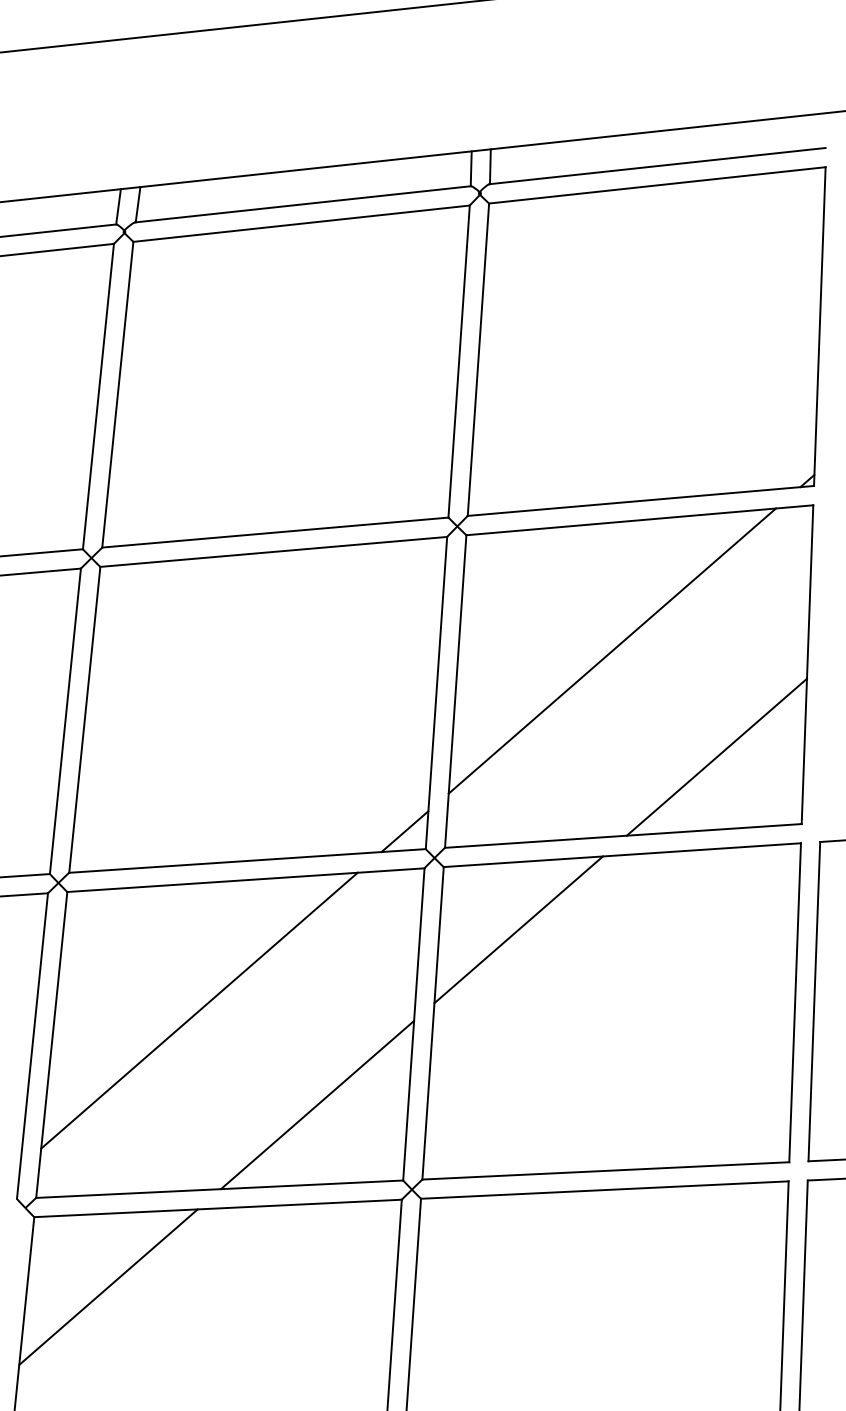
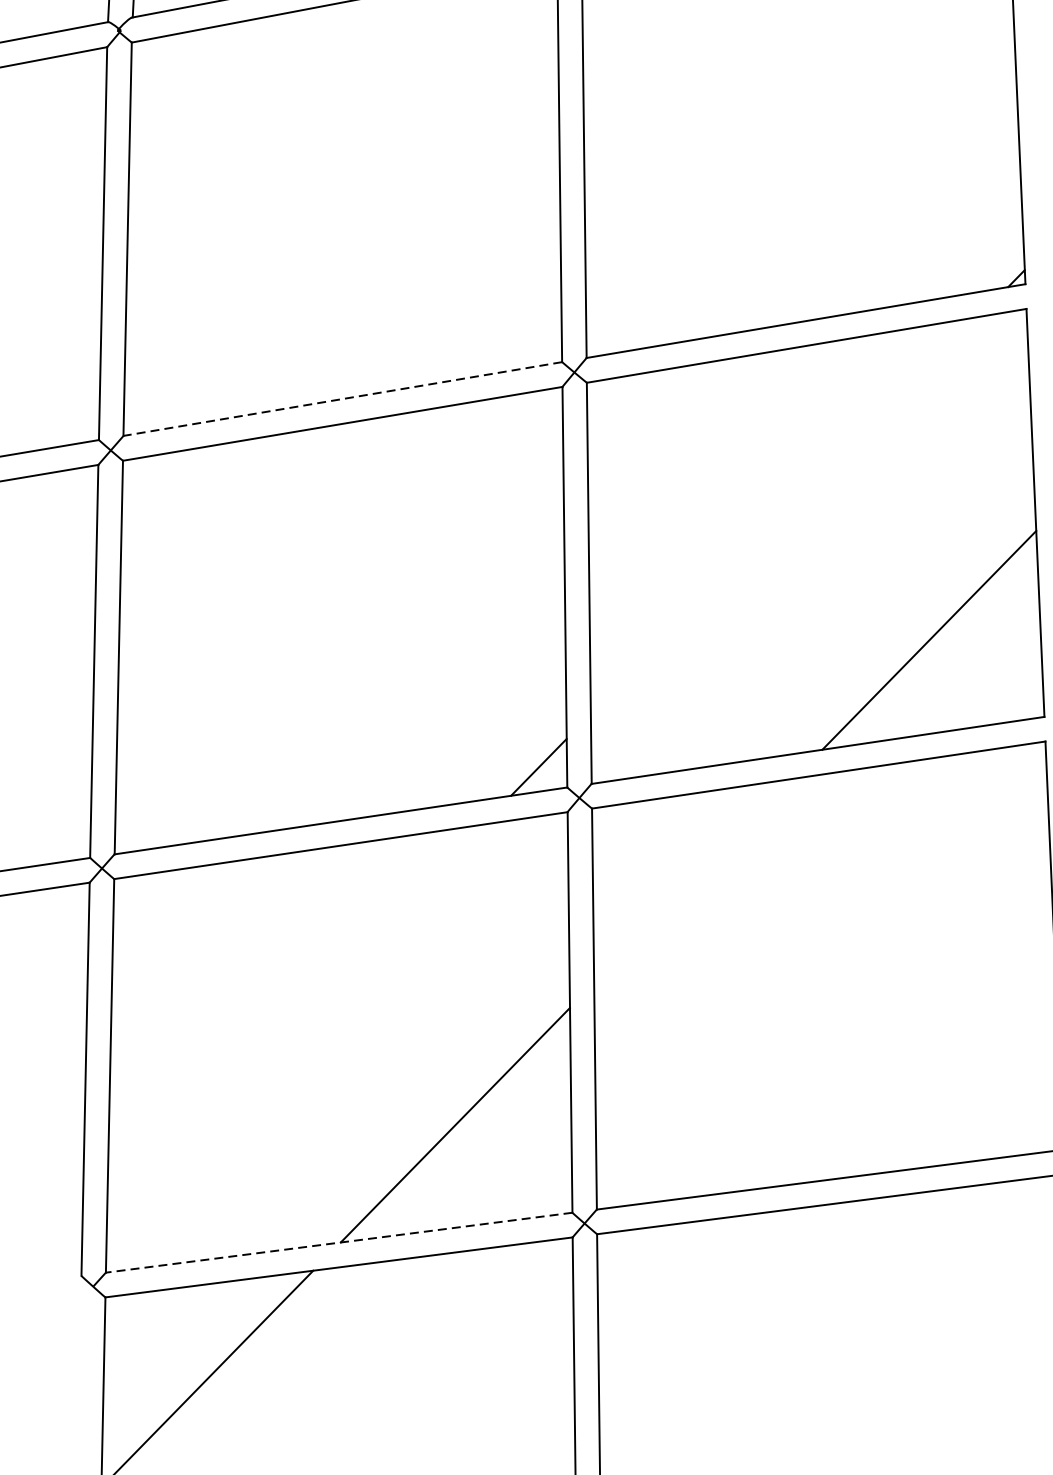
line: (275, 532) -> (342, 398), solid -> dashed
line: (612, 650) -> (785, 514), removed
line: (518, 929) -> (693, 880), removed
line: (199, 1010) -> (295, 1016), removed
line: (219, 1189) -> (338, 1243), solid -> dashed

